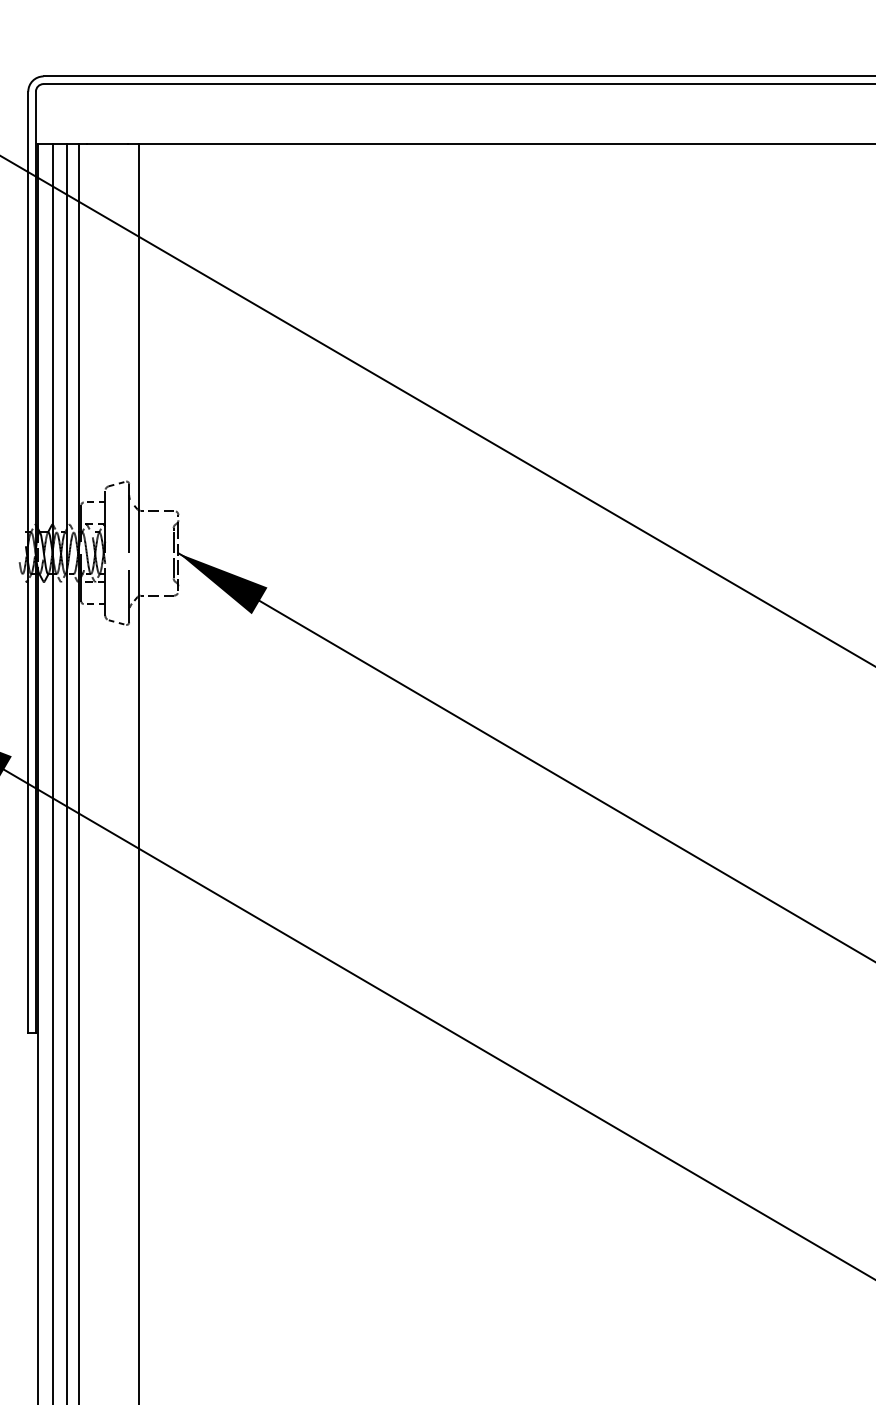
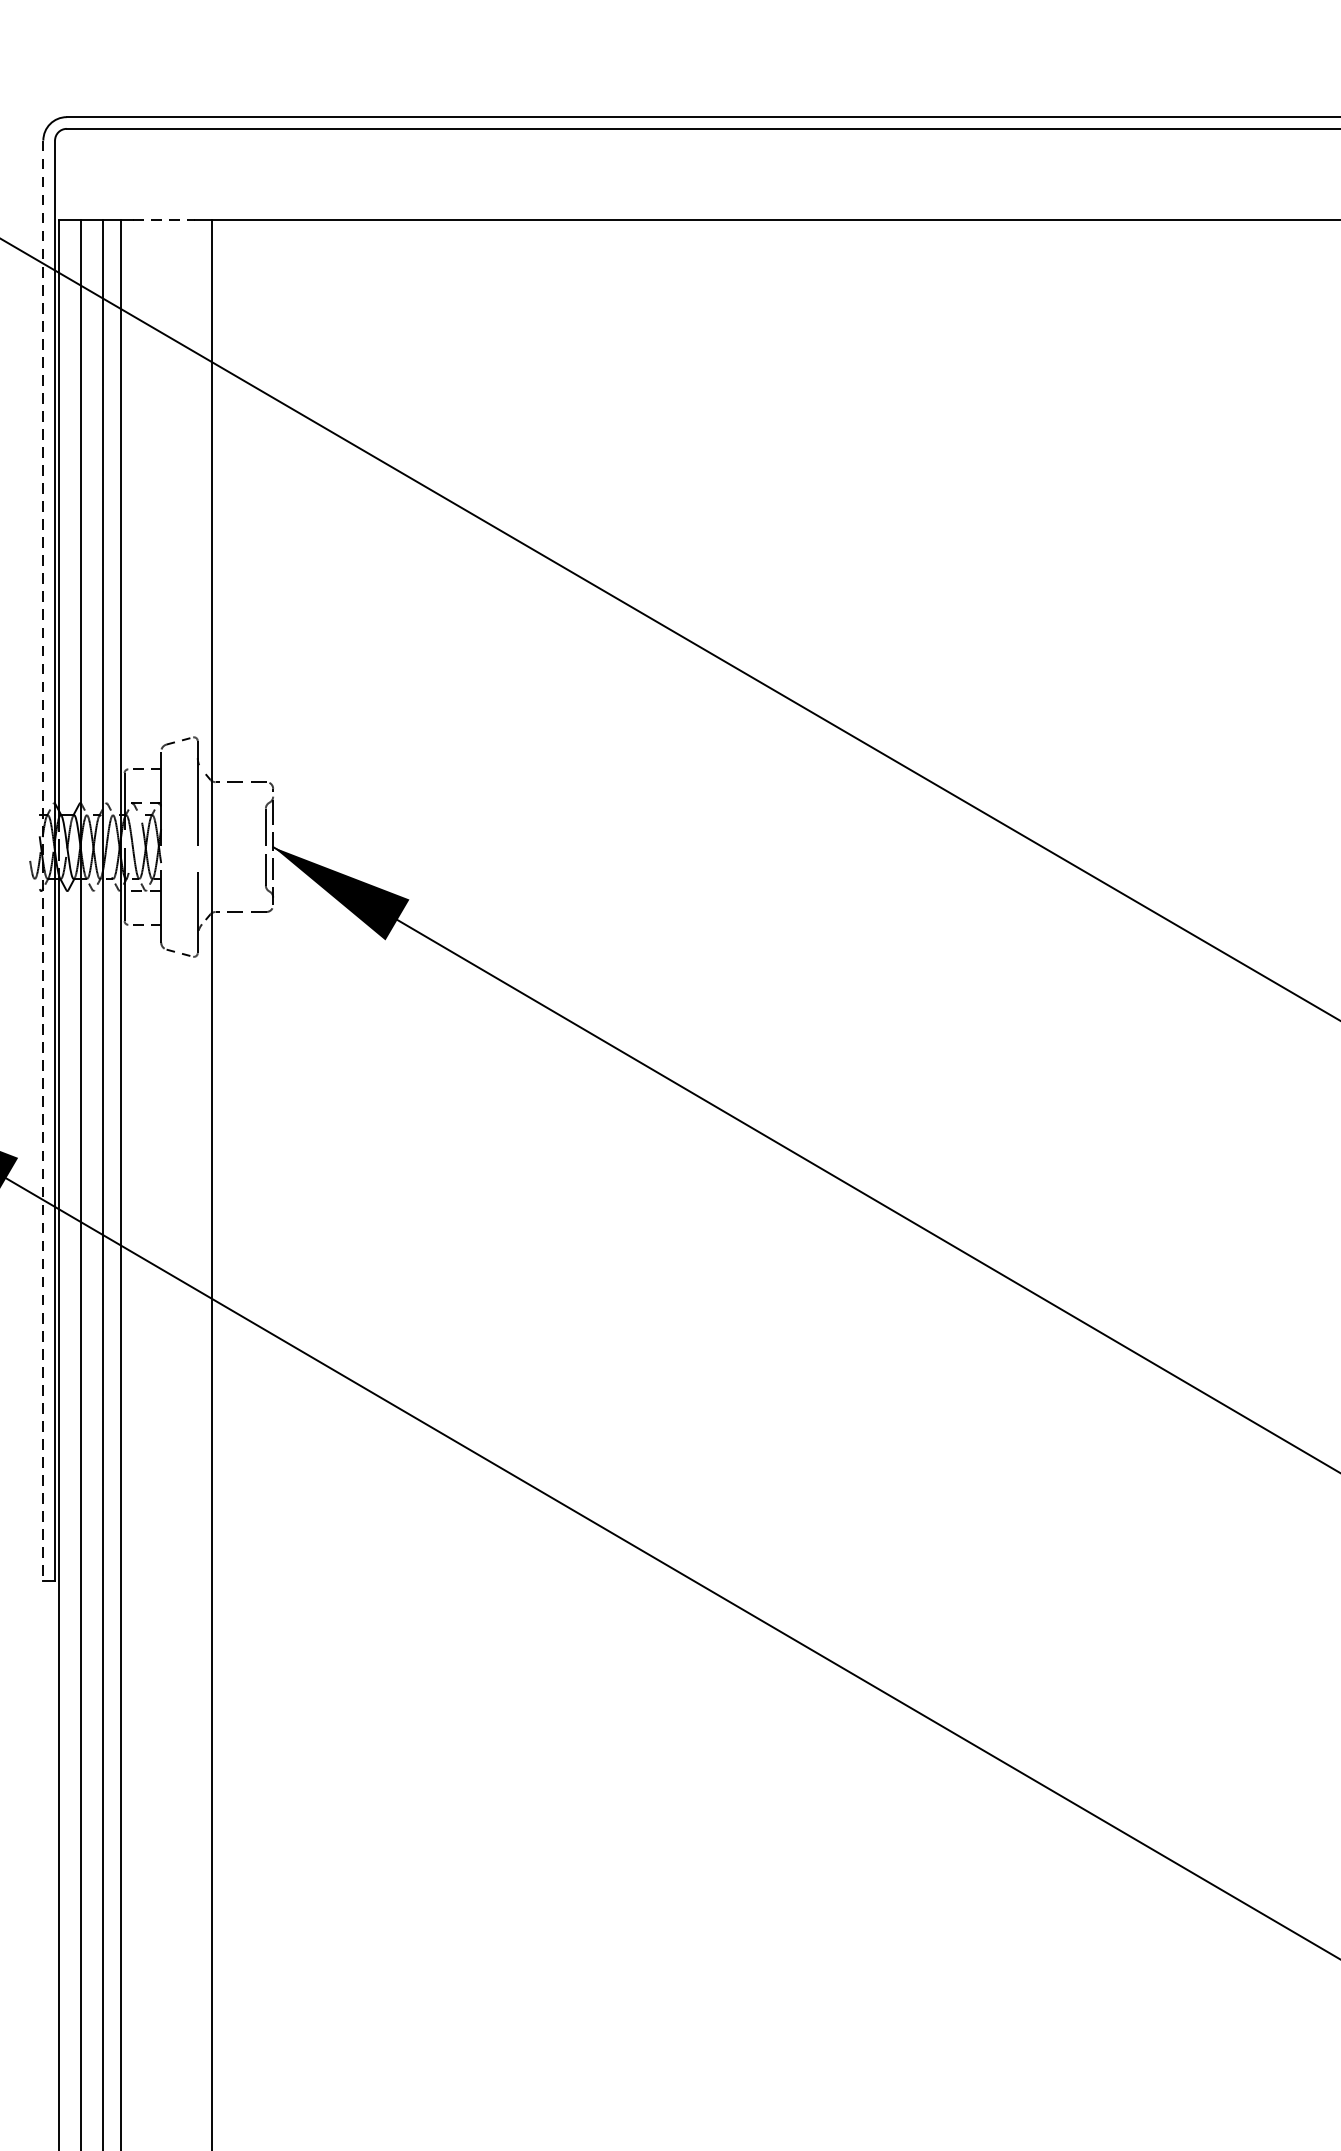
line: (107, 143) -> (164, 219), solid -> dashed
line: (28, 562) -> (43, 861), solid -> dashed

